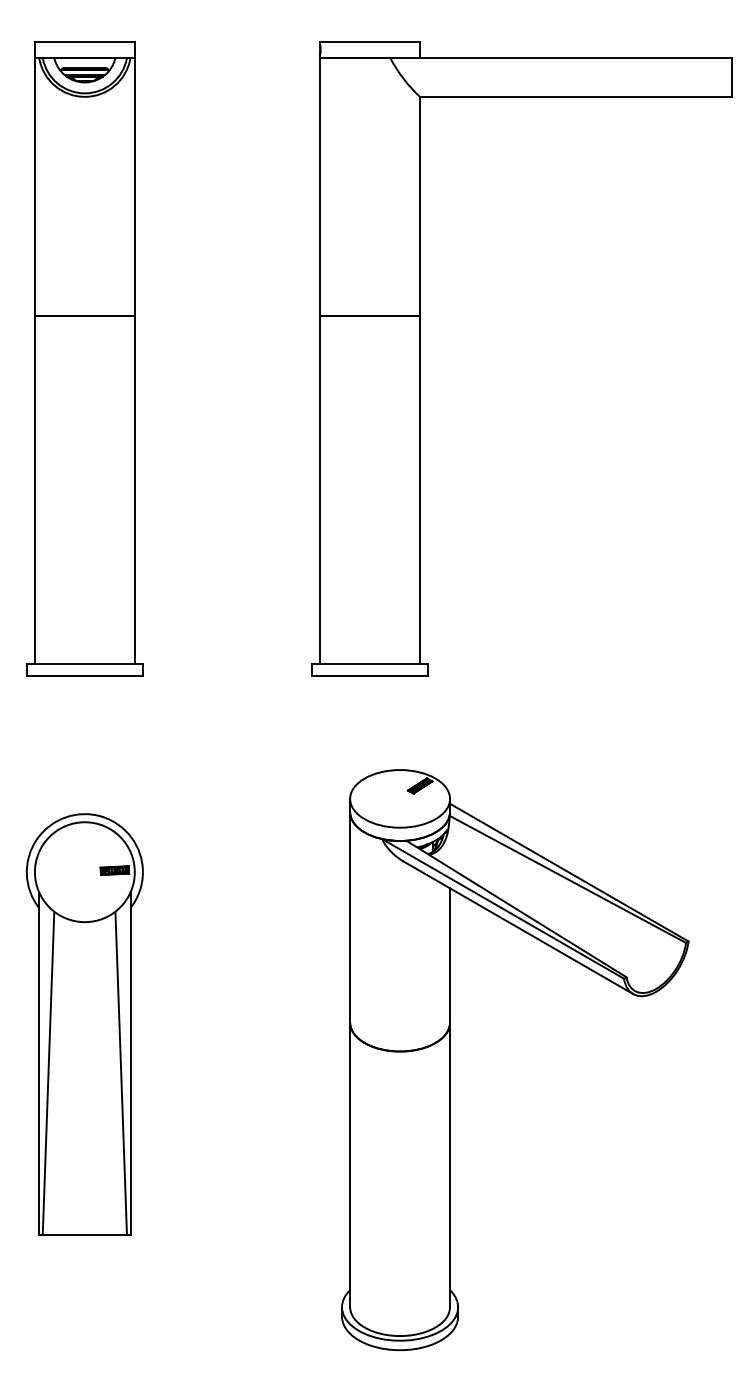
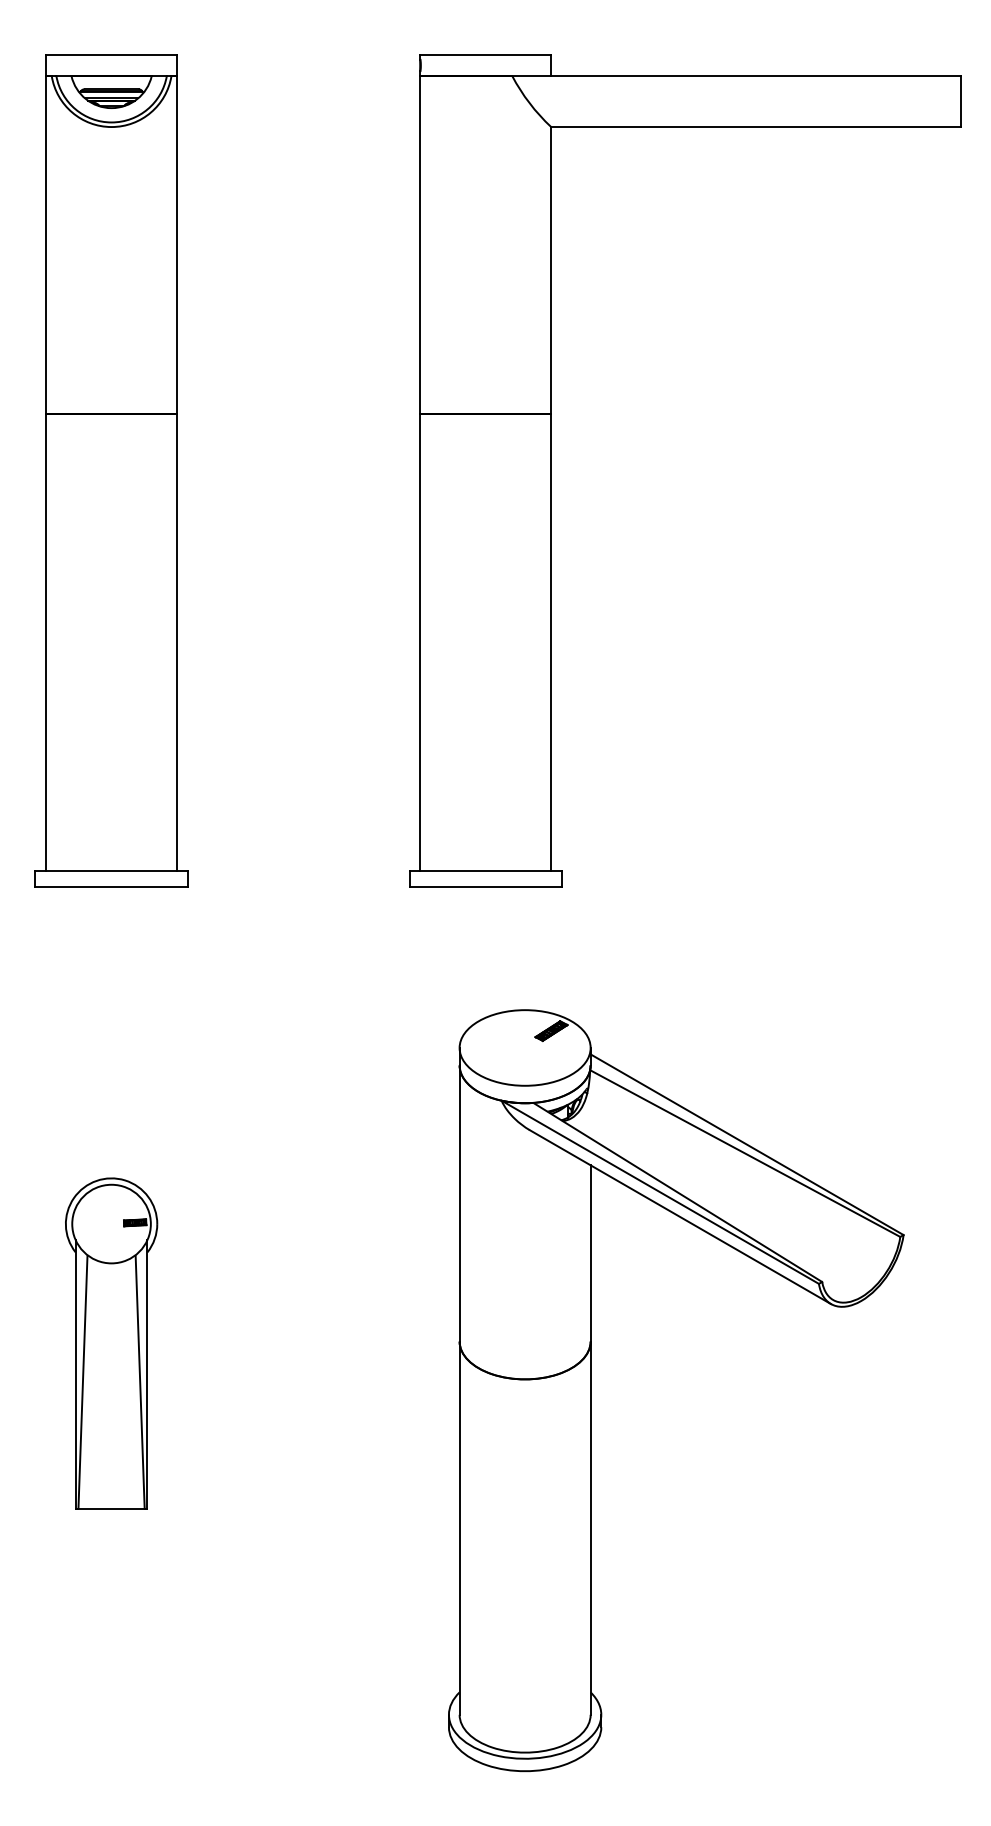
part: (84, 1024) -> (111, 1343), size x0.6

